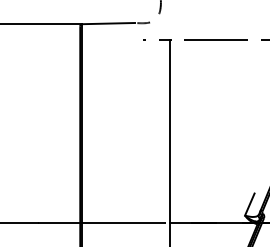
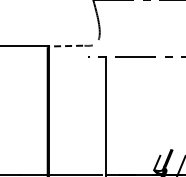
line: (107, 24) -> (65, 46), solid -> dashed

